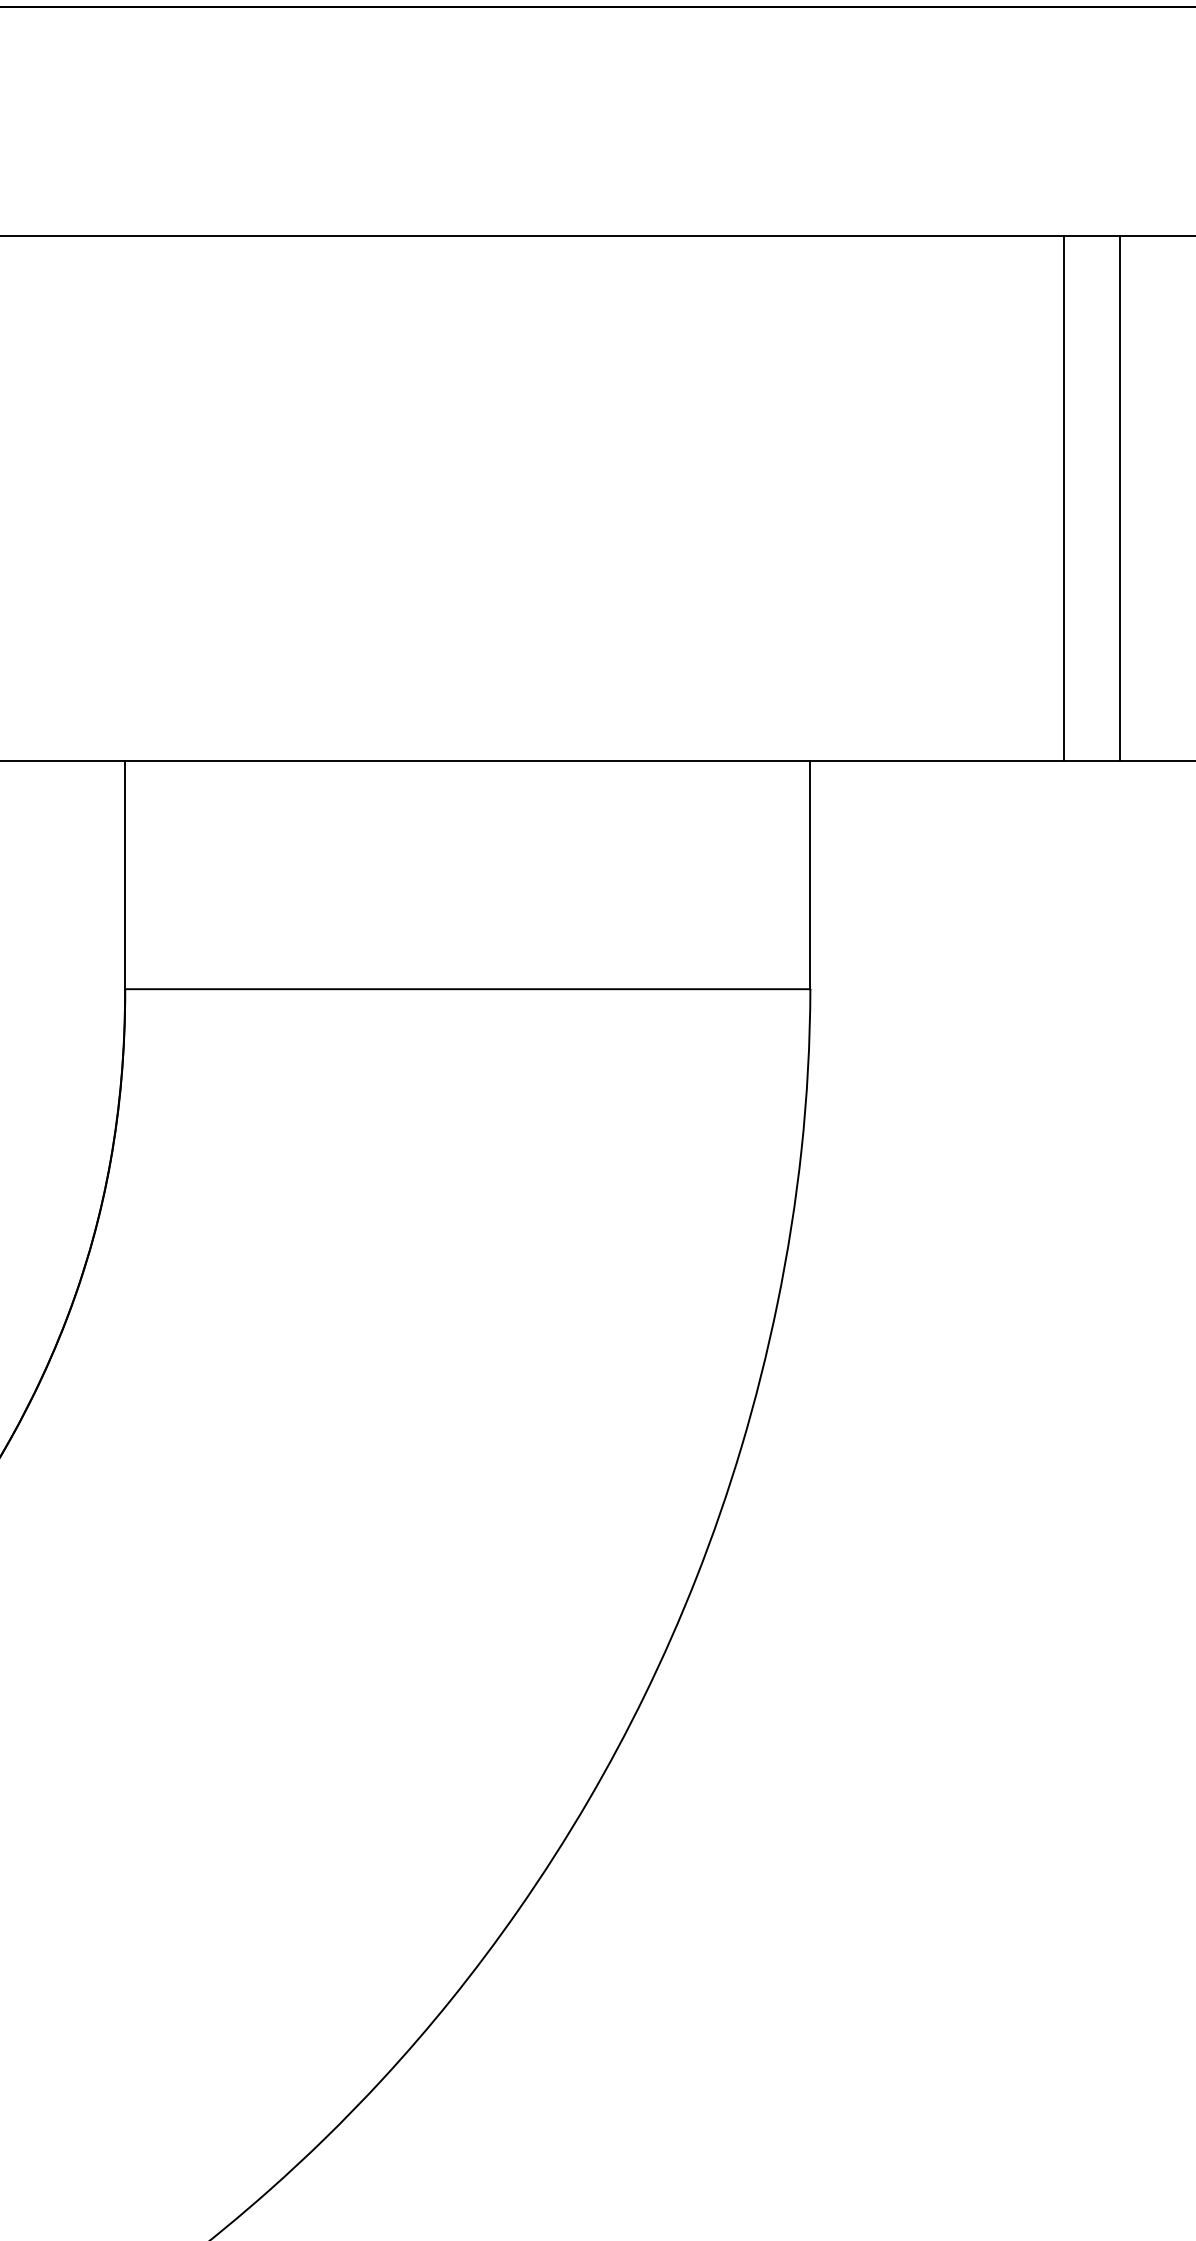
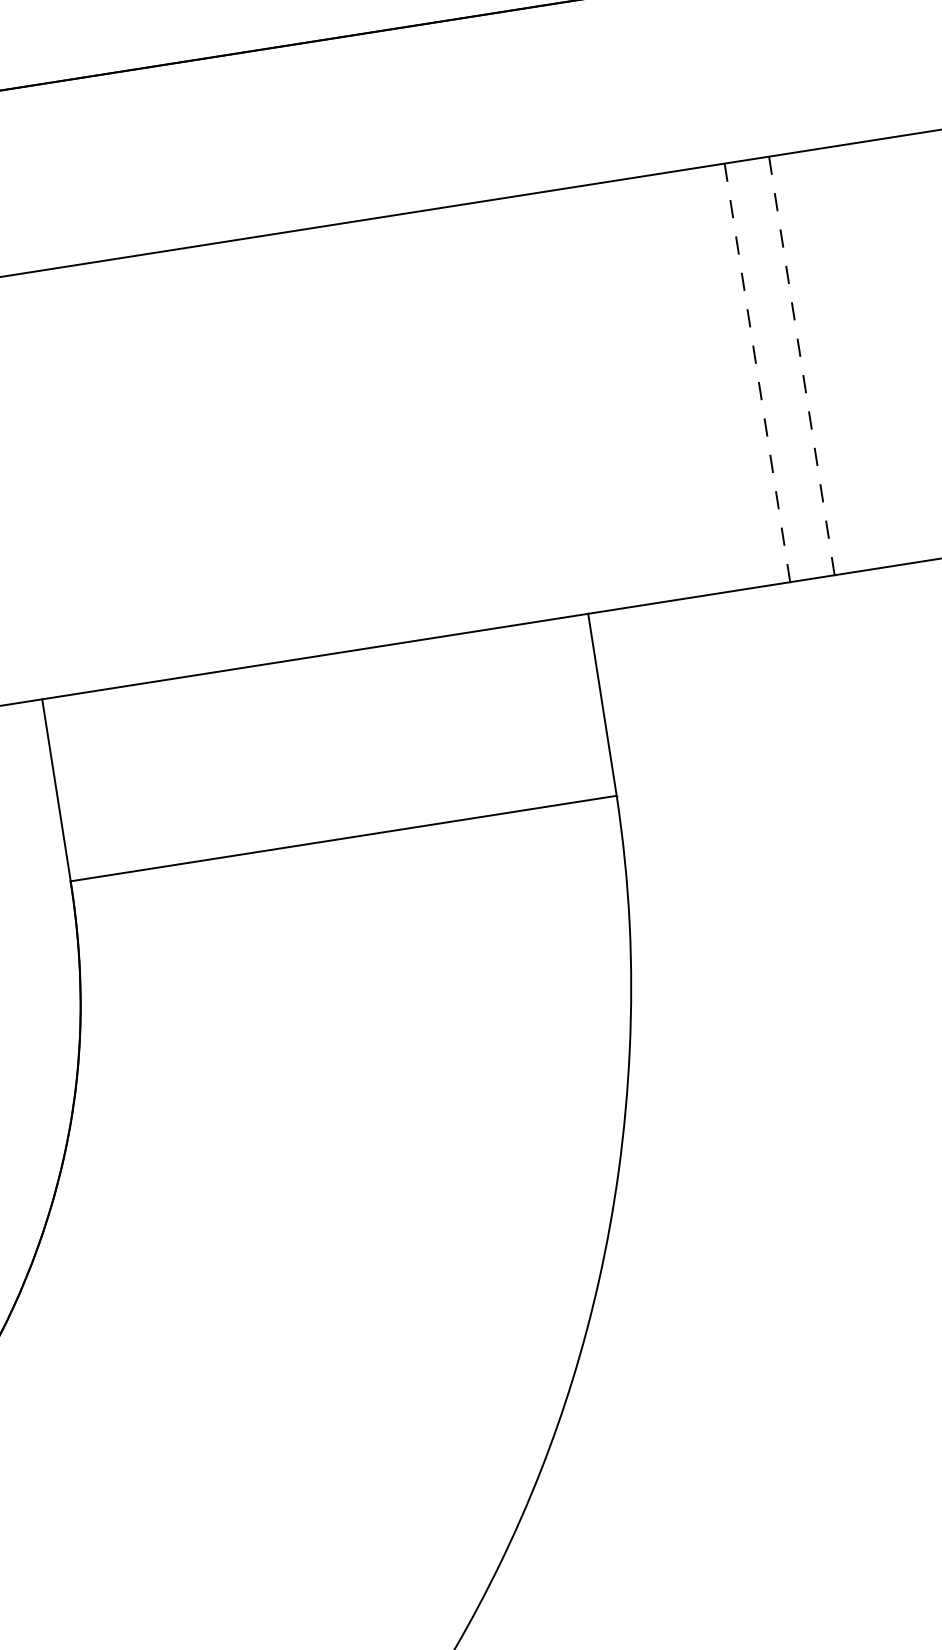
line: (1063, 498) -> (757, 373), solid -> dashed
line: (1119, 498) -> (801, 366), solid -> dashed

